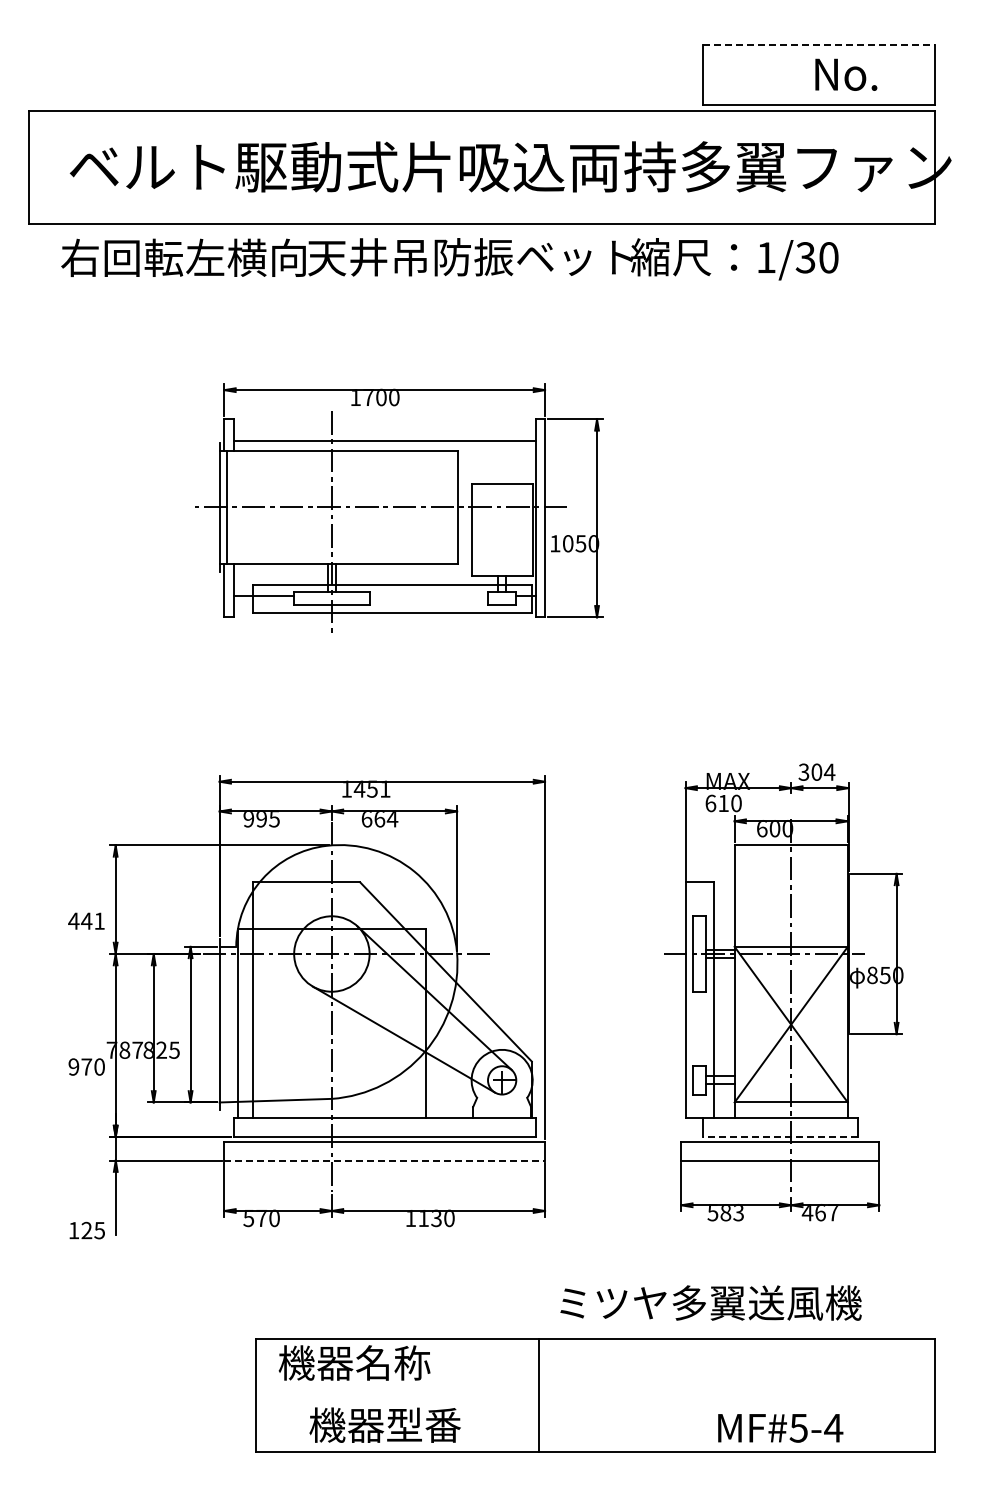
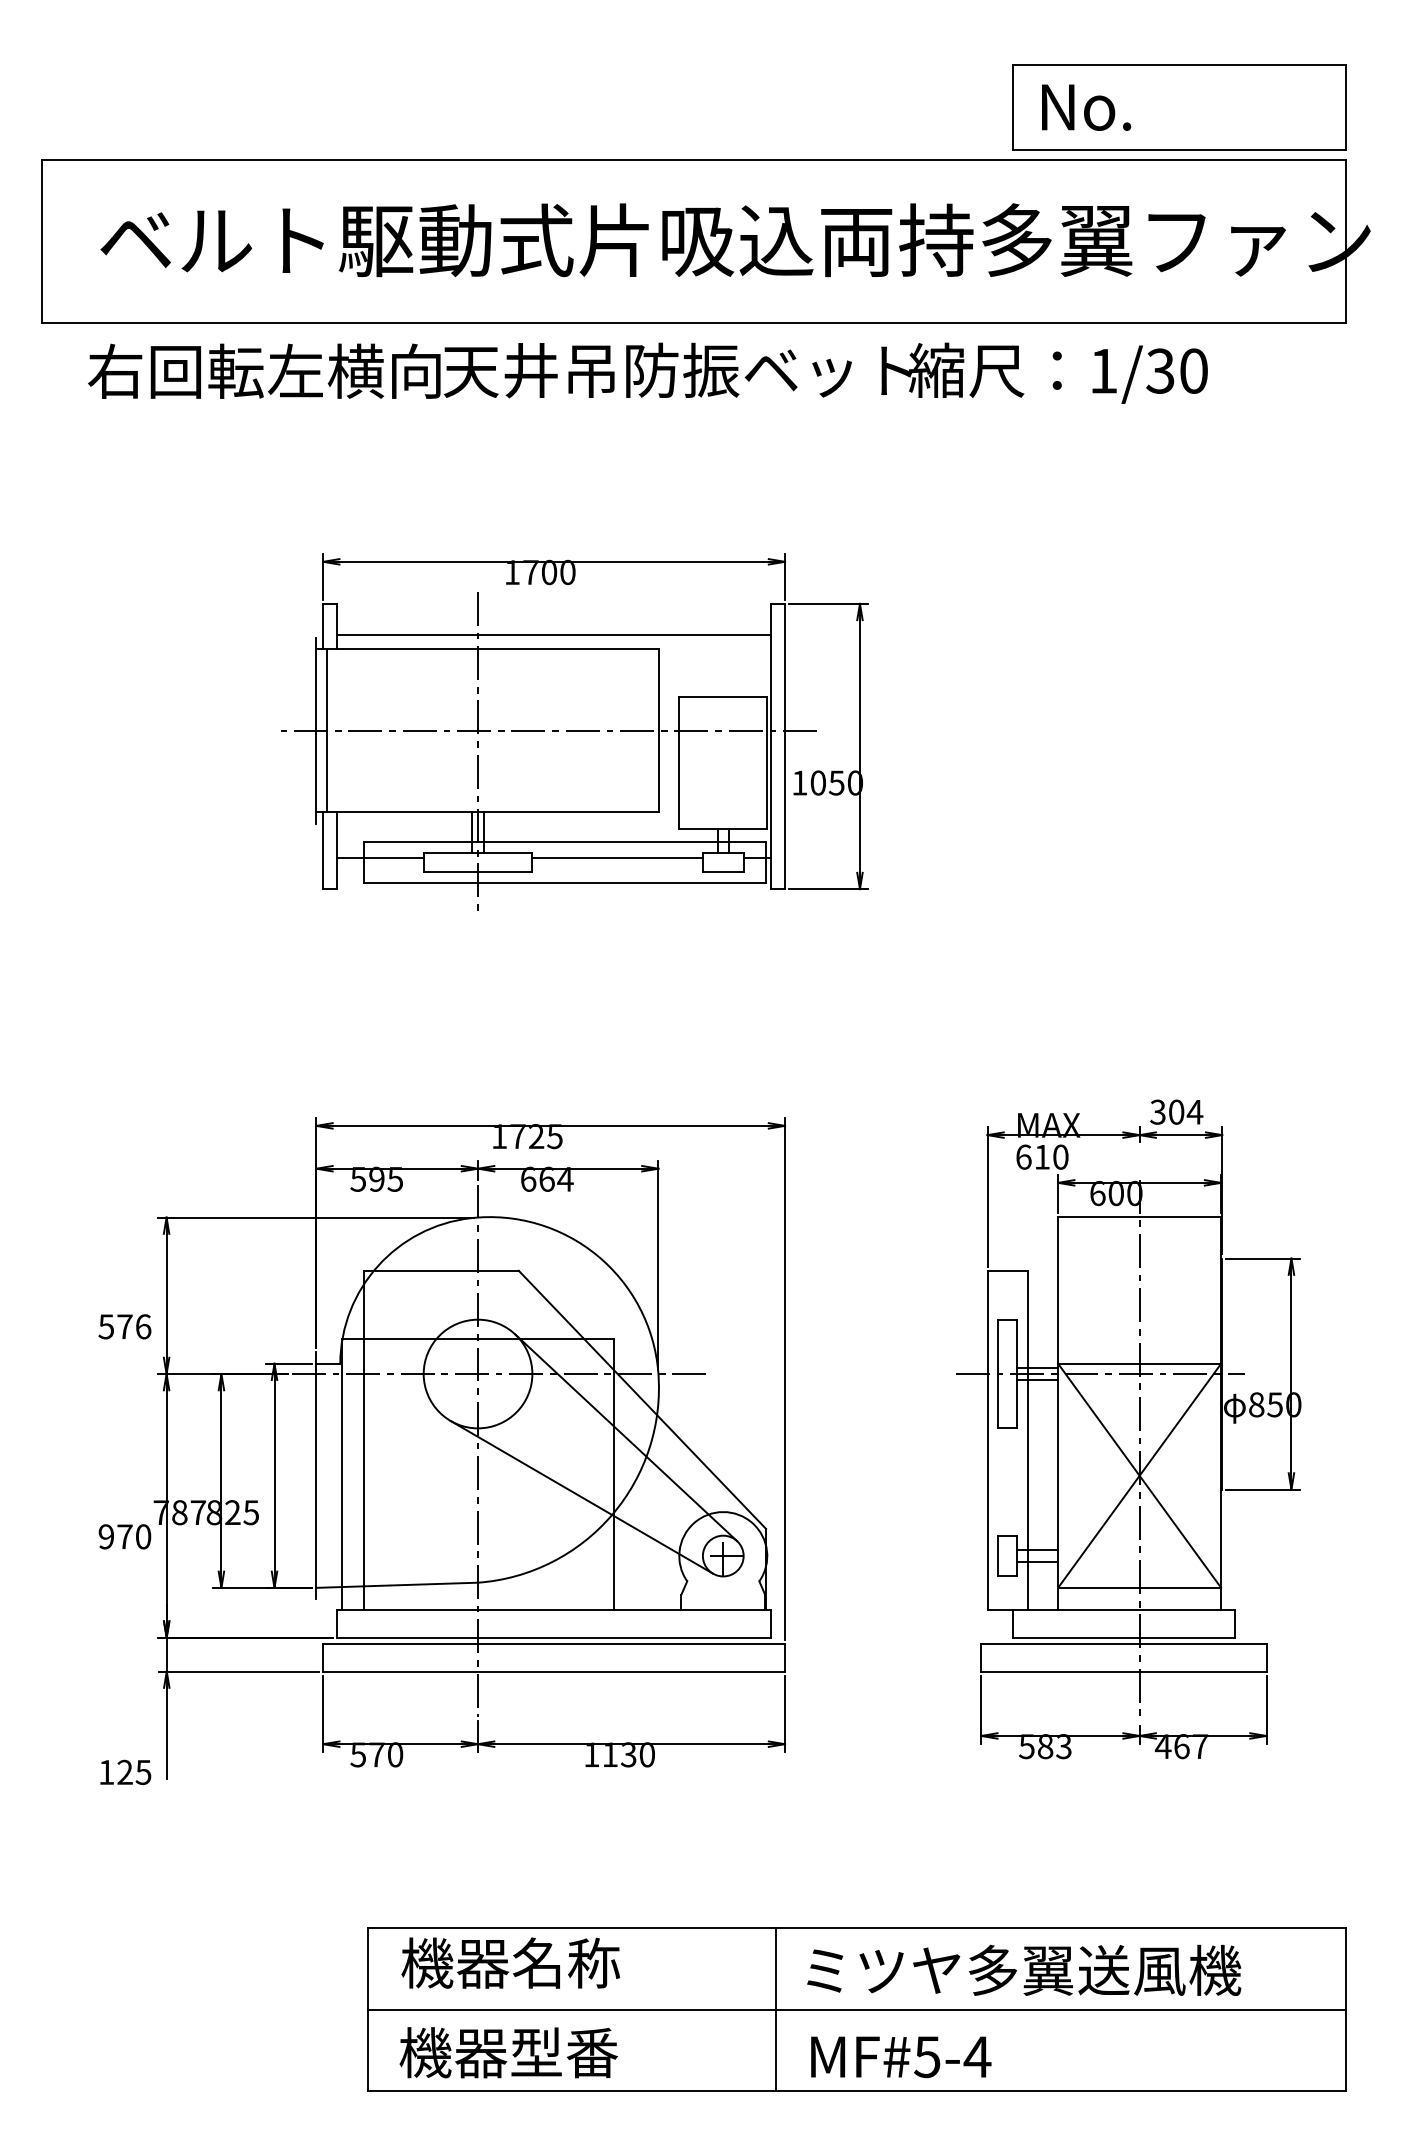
line: (818, 44) -> (1178, 63), dashed -> solid
text: (846, 74) -> (1086, 107), moved
line: (428, 595) -> (617, 857), added
text: (371, 788) -> (535, 1135), 1451 -> 1725
text: (248, 819) -> (357, 1180), 995 -> 595
text: (86, 920) -> (124, 1325), 441 -> 576
line: (779, 1136) -> (1122, 1636), dashed -> solid
line: (385, 1160) -> (555, 1671), dashed -> solid
text: (710, 1302) -> (1023, 1969), moved
line: (594, 1395) -> (856, 2009), added
text: (384, 1424) -> (507, 2051), moved
text: (780, 1428) -> (900, 2057), moved

